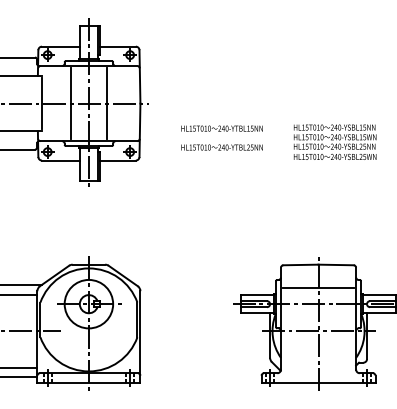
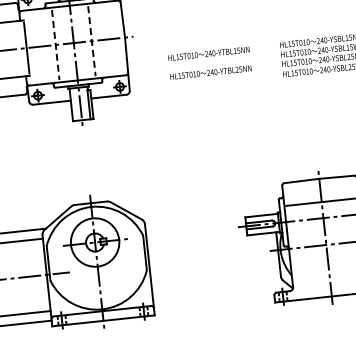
line: (70, 104) -> (55, 45), solid -> dashed
line: (107, 104) -> (92, 42), solid -> dashed

